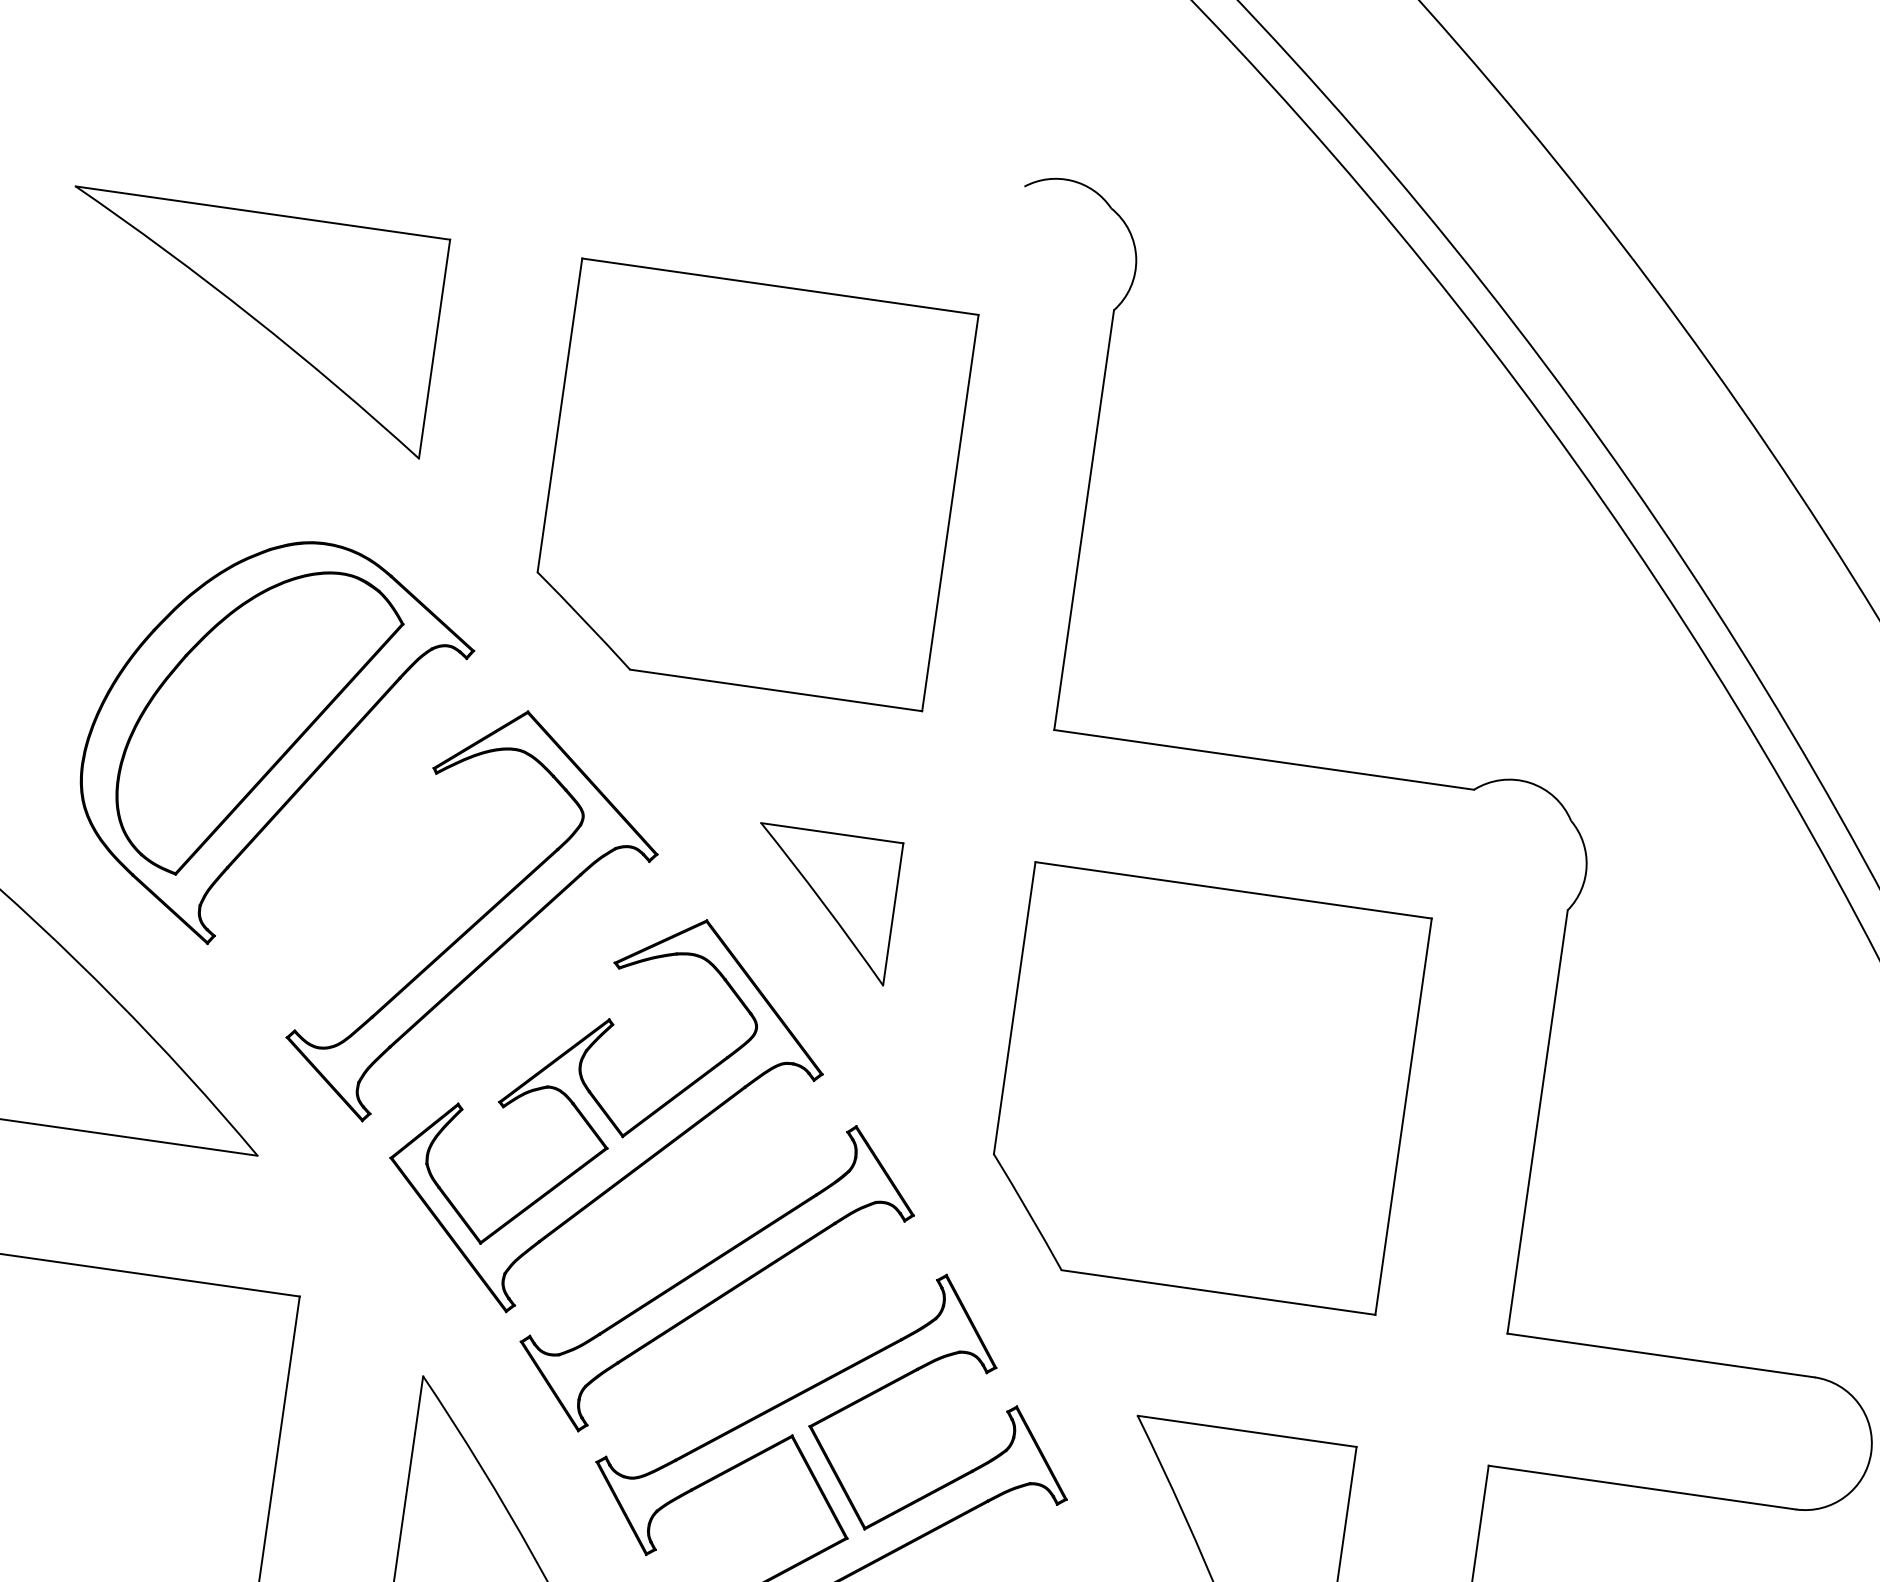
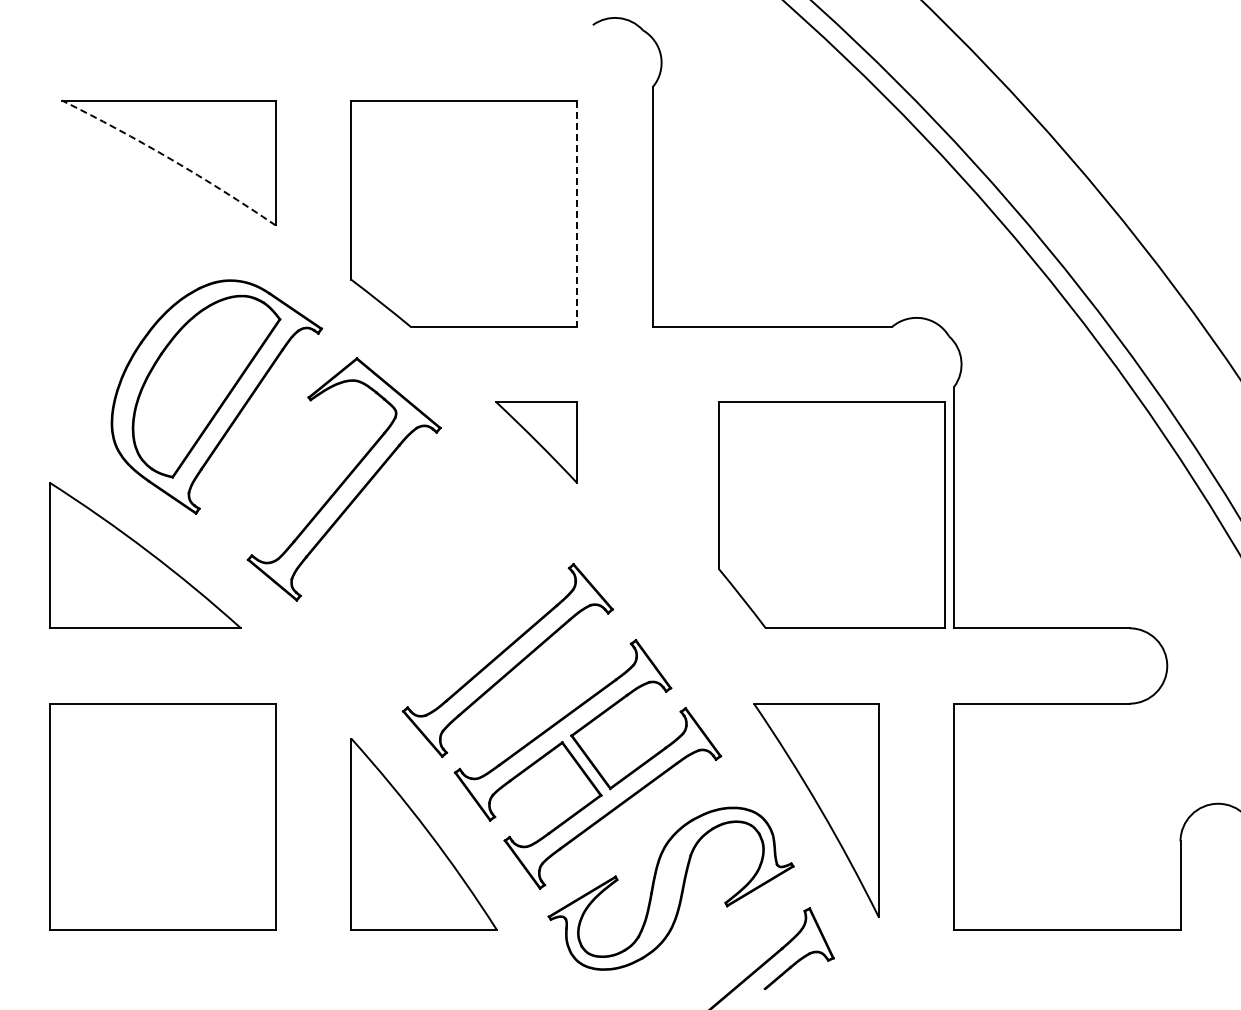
arc: (252, 316) -> (171, 159), solid -> dashed
line: (950, 514) -> (577, 214), solid -> dashed
part: (1205, 1087) -> (831, 514), moved
part: (605, 1116) -> (432, 578), removed

